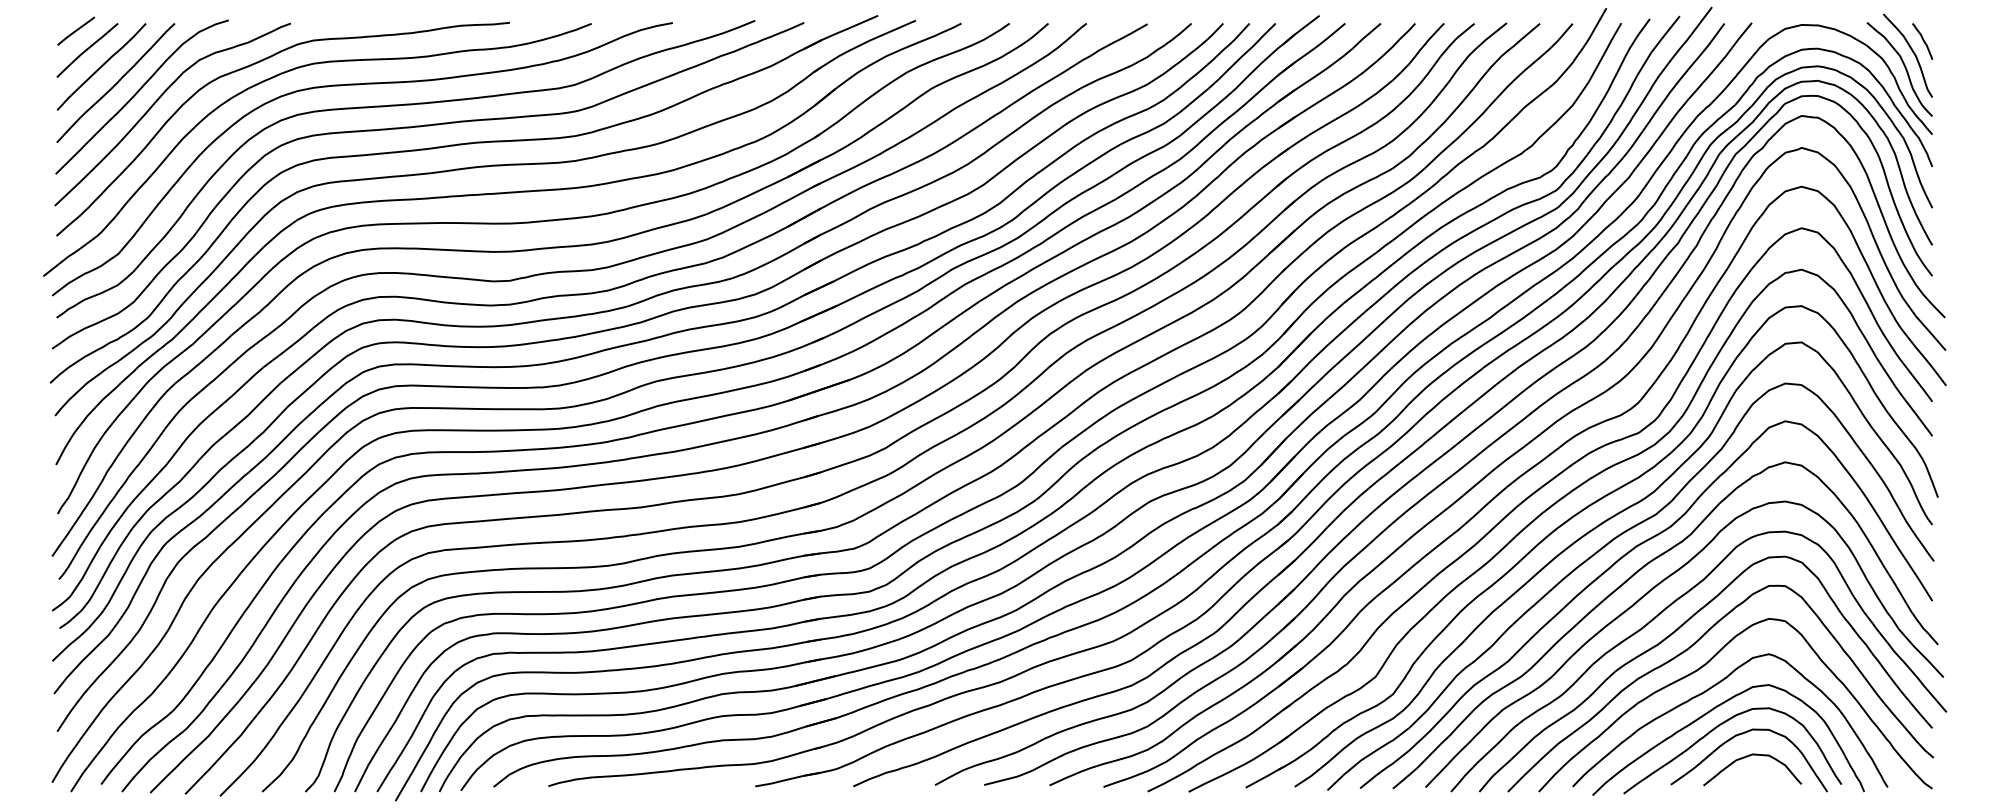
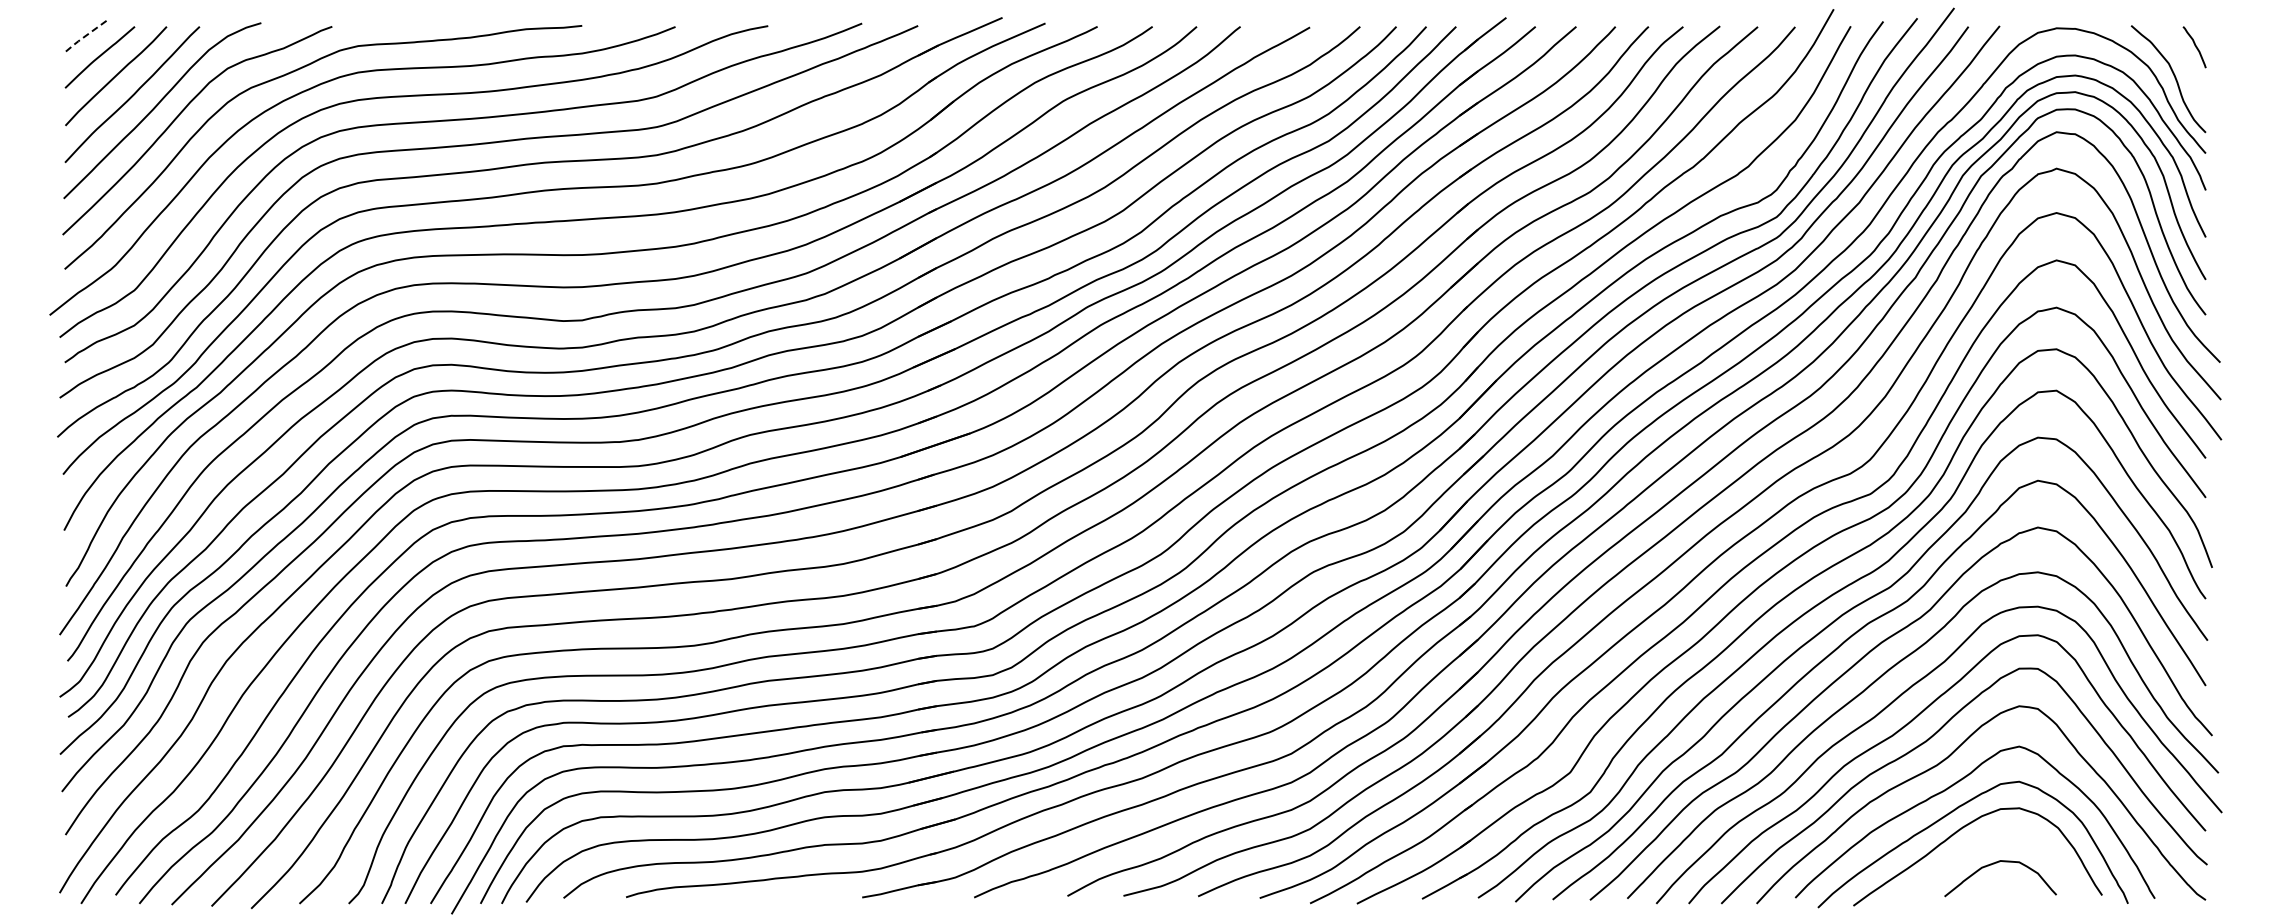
line: (75, 31) -> (86, 35), solid -> dashed
curve: (1912, 53) -> (2183, 60), removed
curve: (1741, 734) -> (1988, 838), removed

